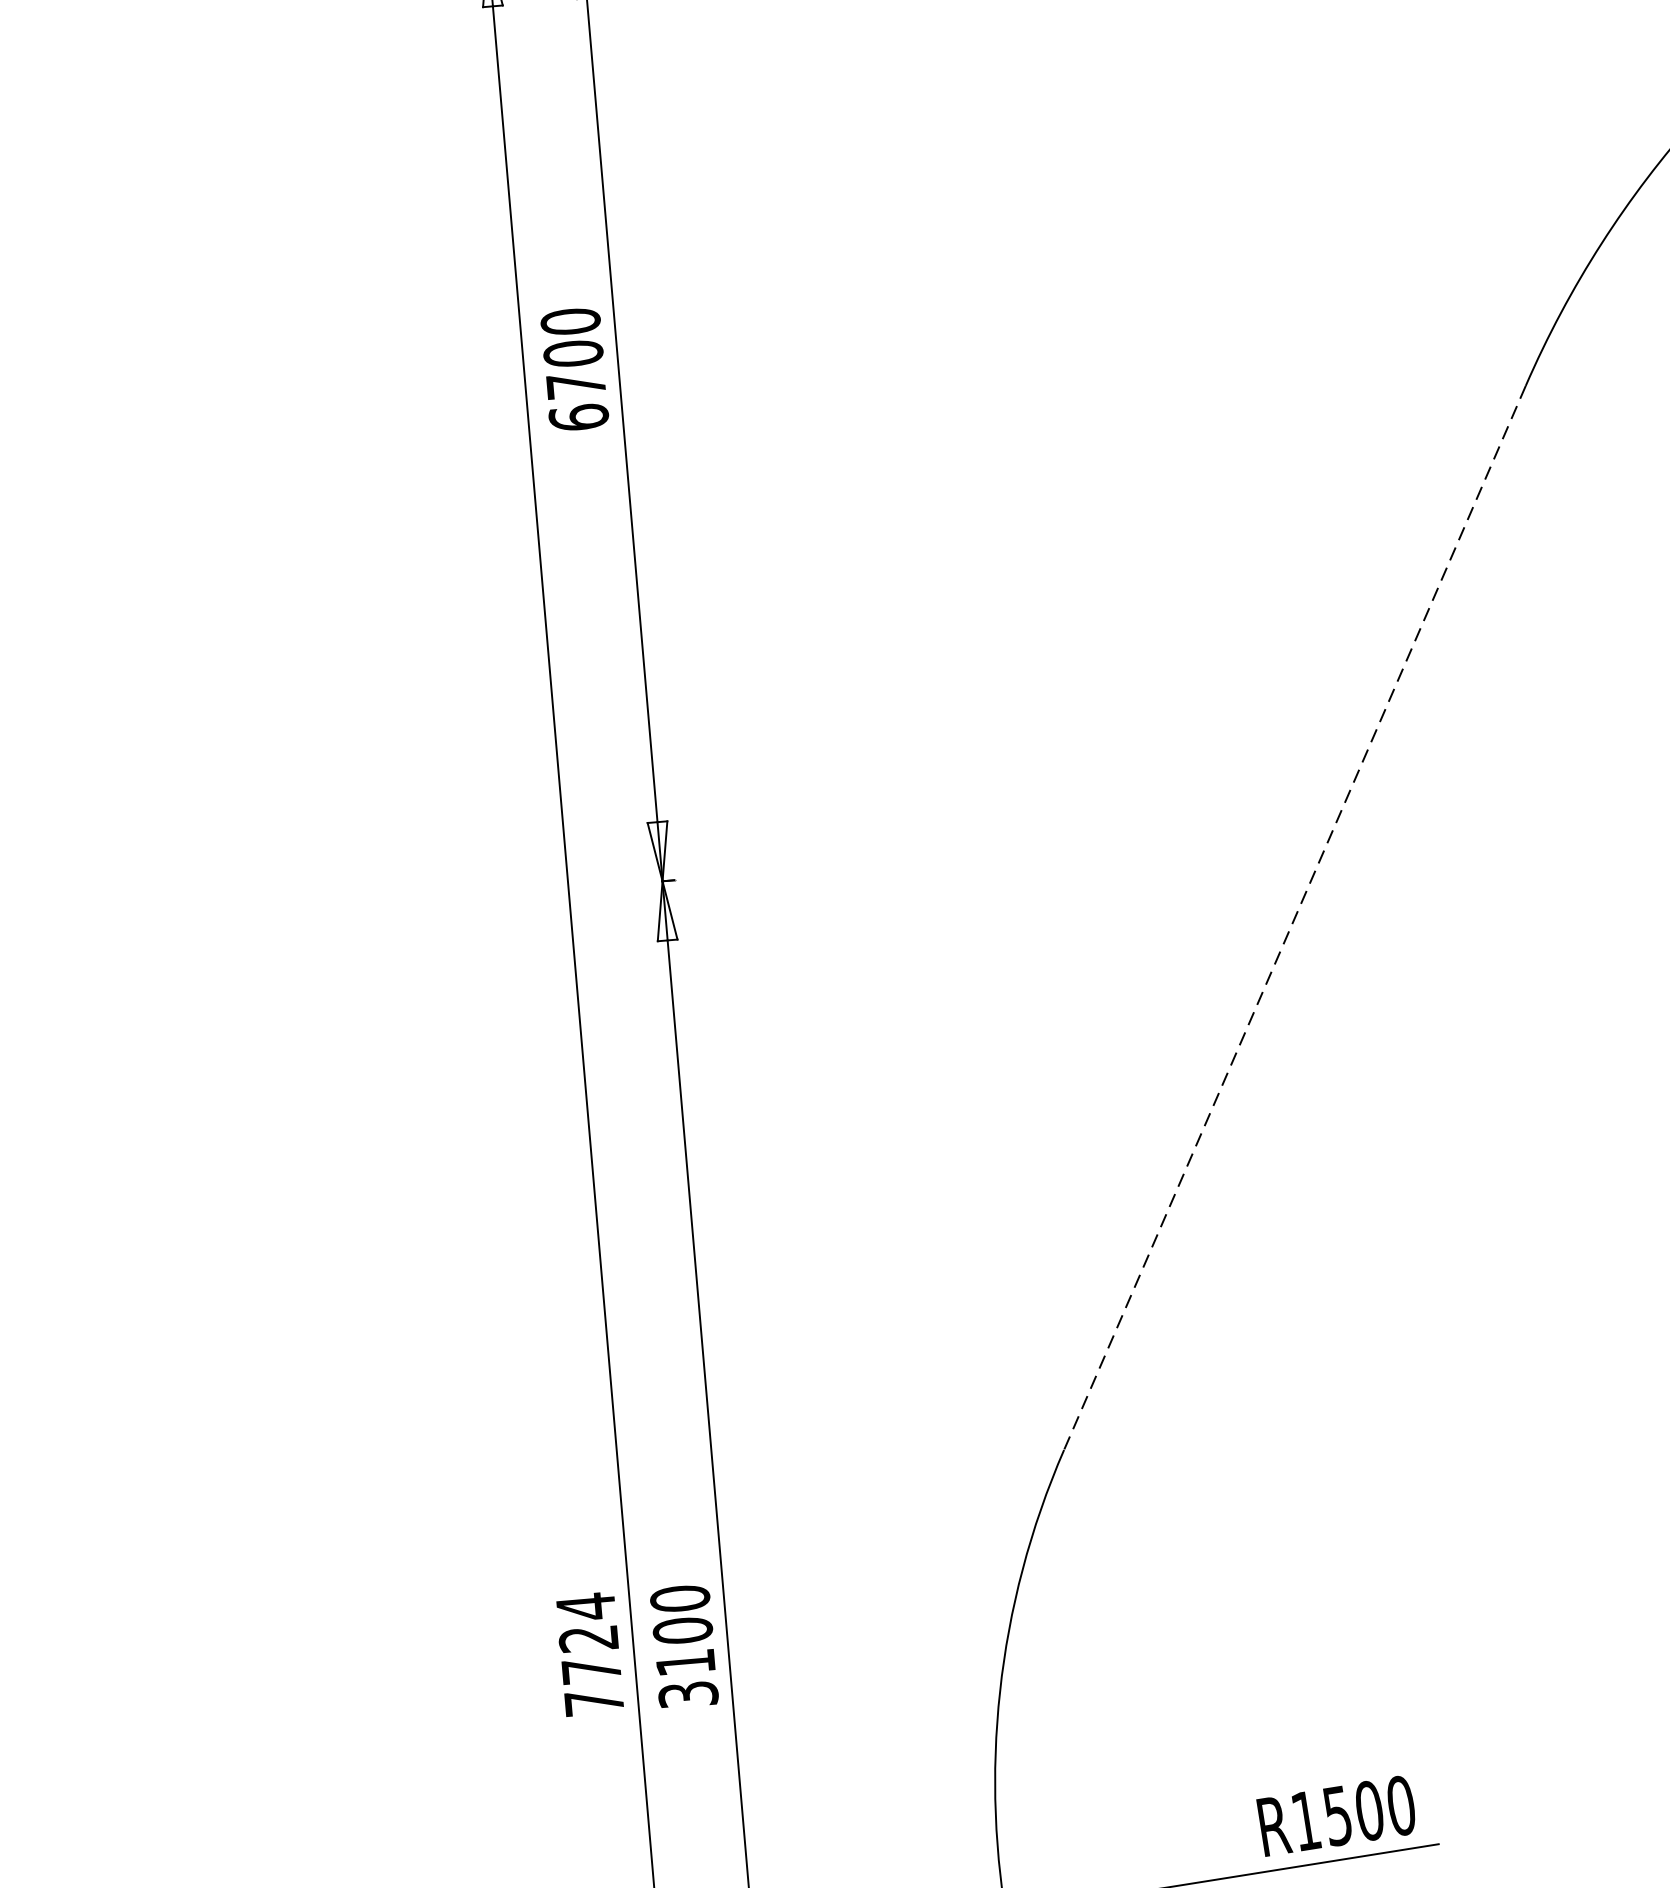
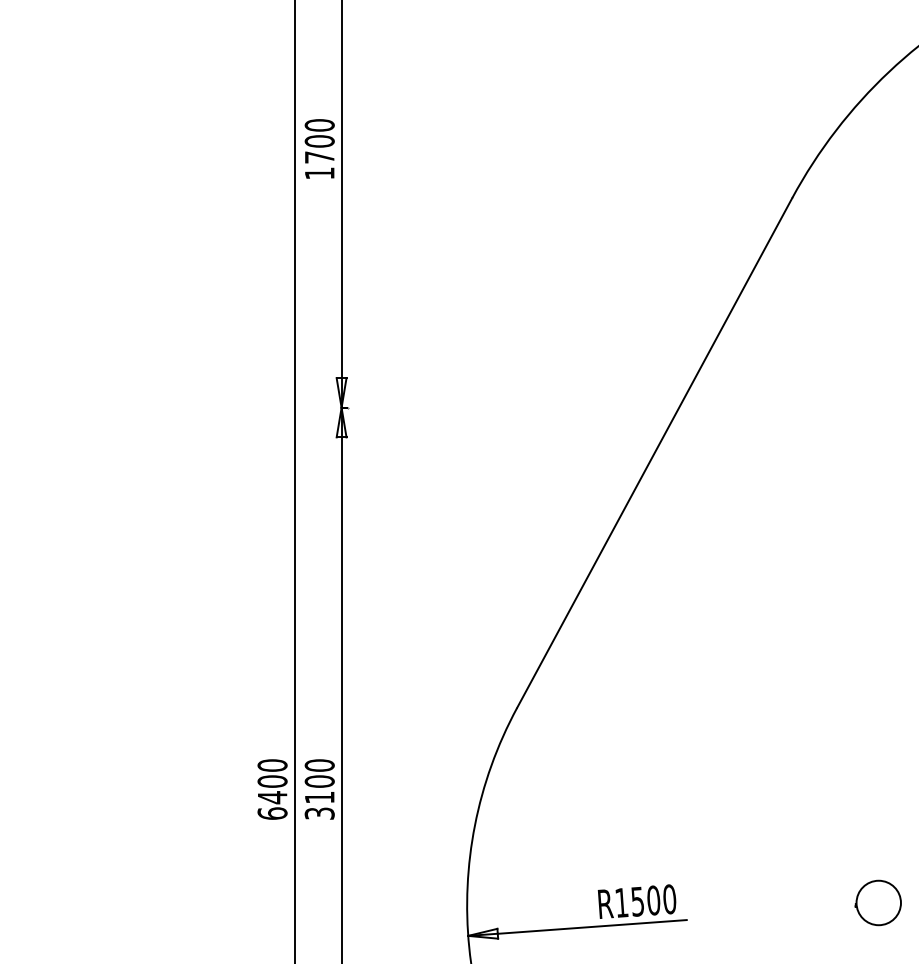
text: (578, 417) -> (319, 173), 6700 -> 1700
line: (1294, 916) -> (654, 452), dashed -> solid
text: (590, 1654) -> (272, 789), 7724 -> 6400

